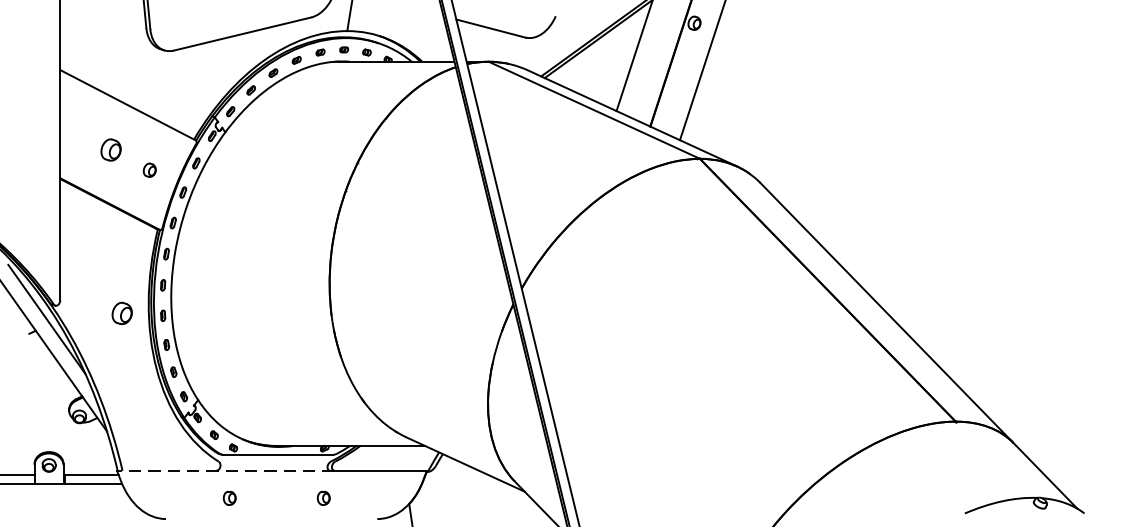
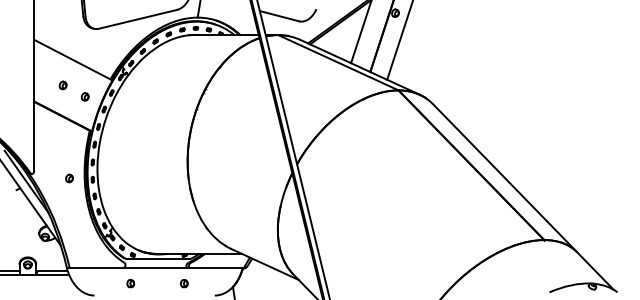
part: (109, 150) -> (62, 85), size x0.62
part: (122, 313) -> (69, 178), size x0.62
line: (227, 471) -> (129, 268), dashed -> solid

